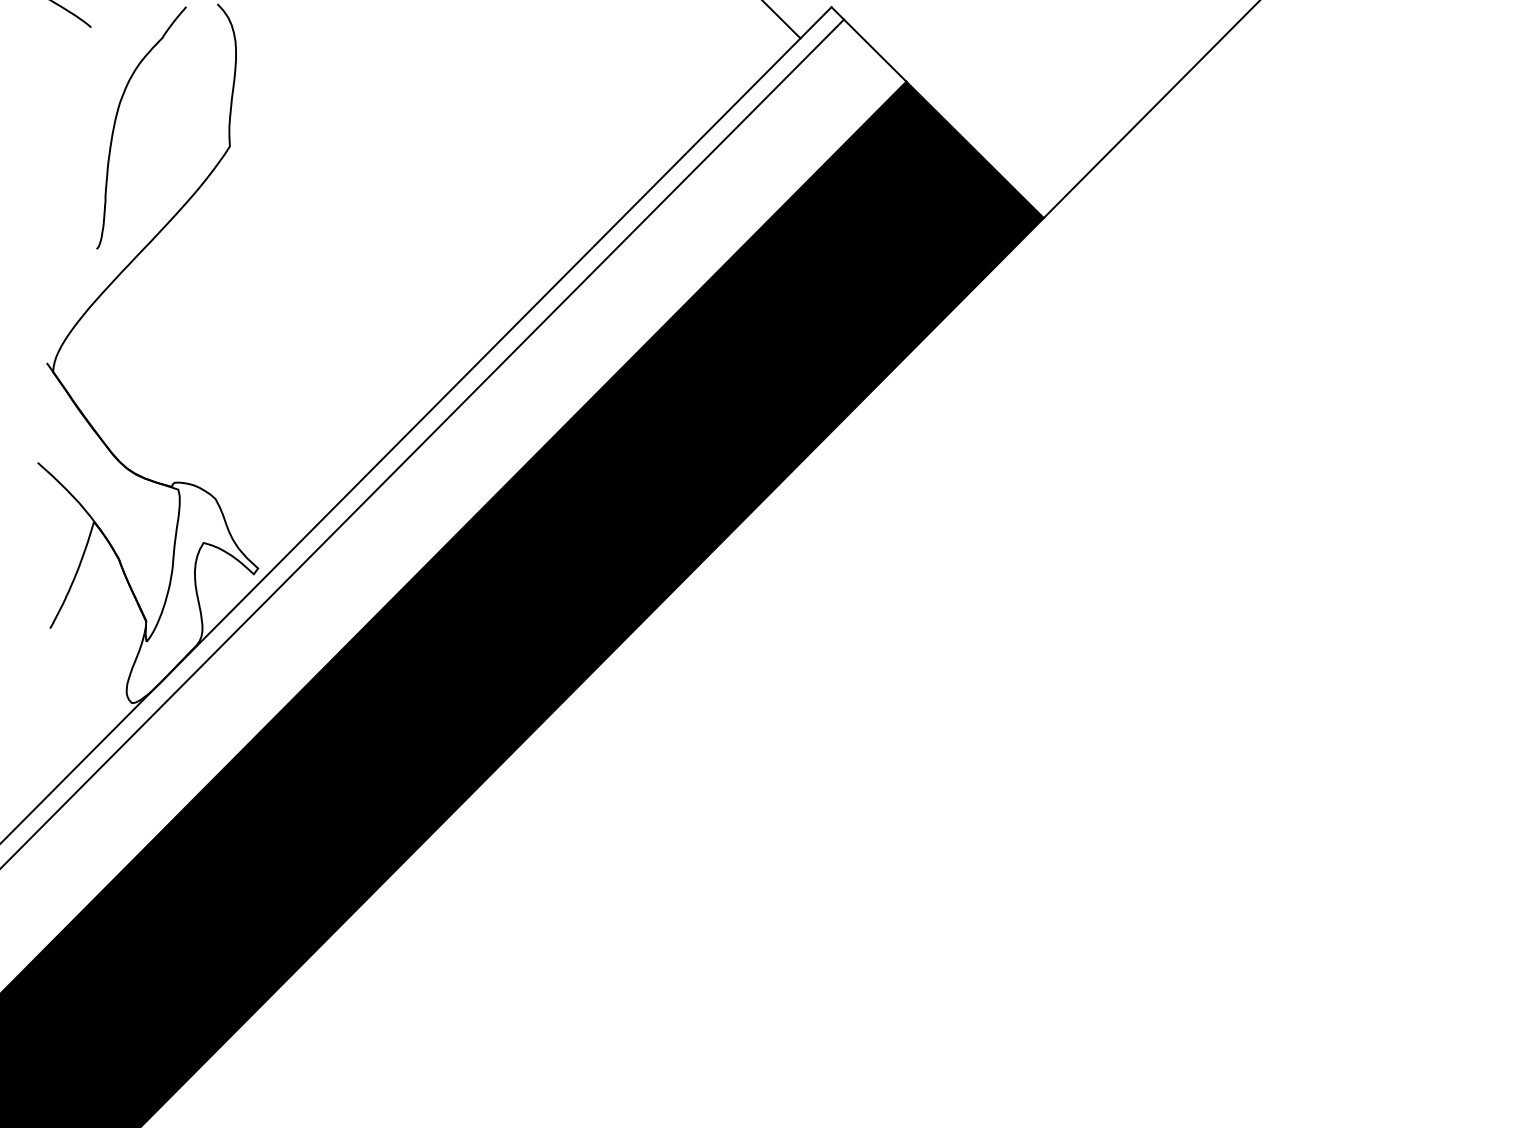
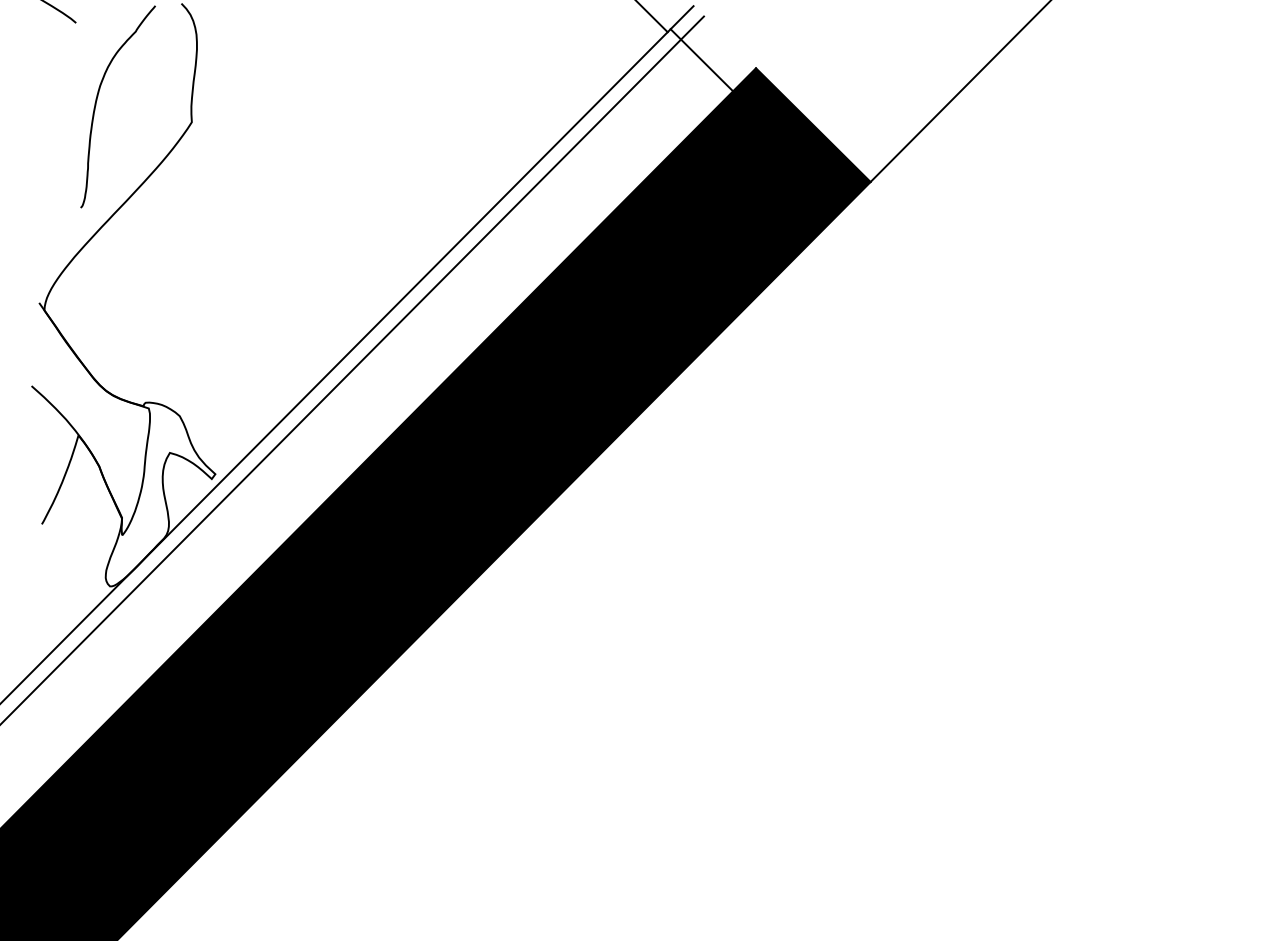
line: (868, 44) -> (701, 60), moved

